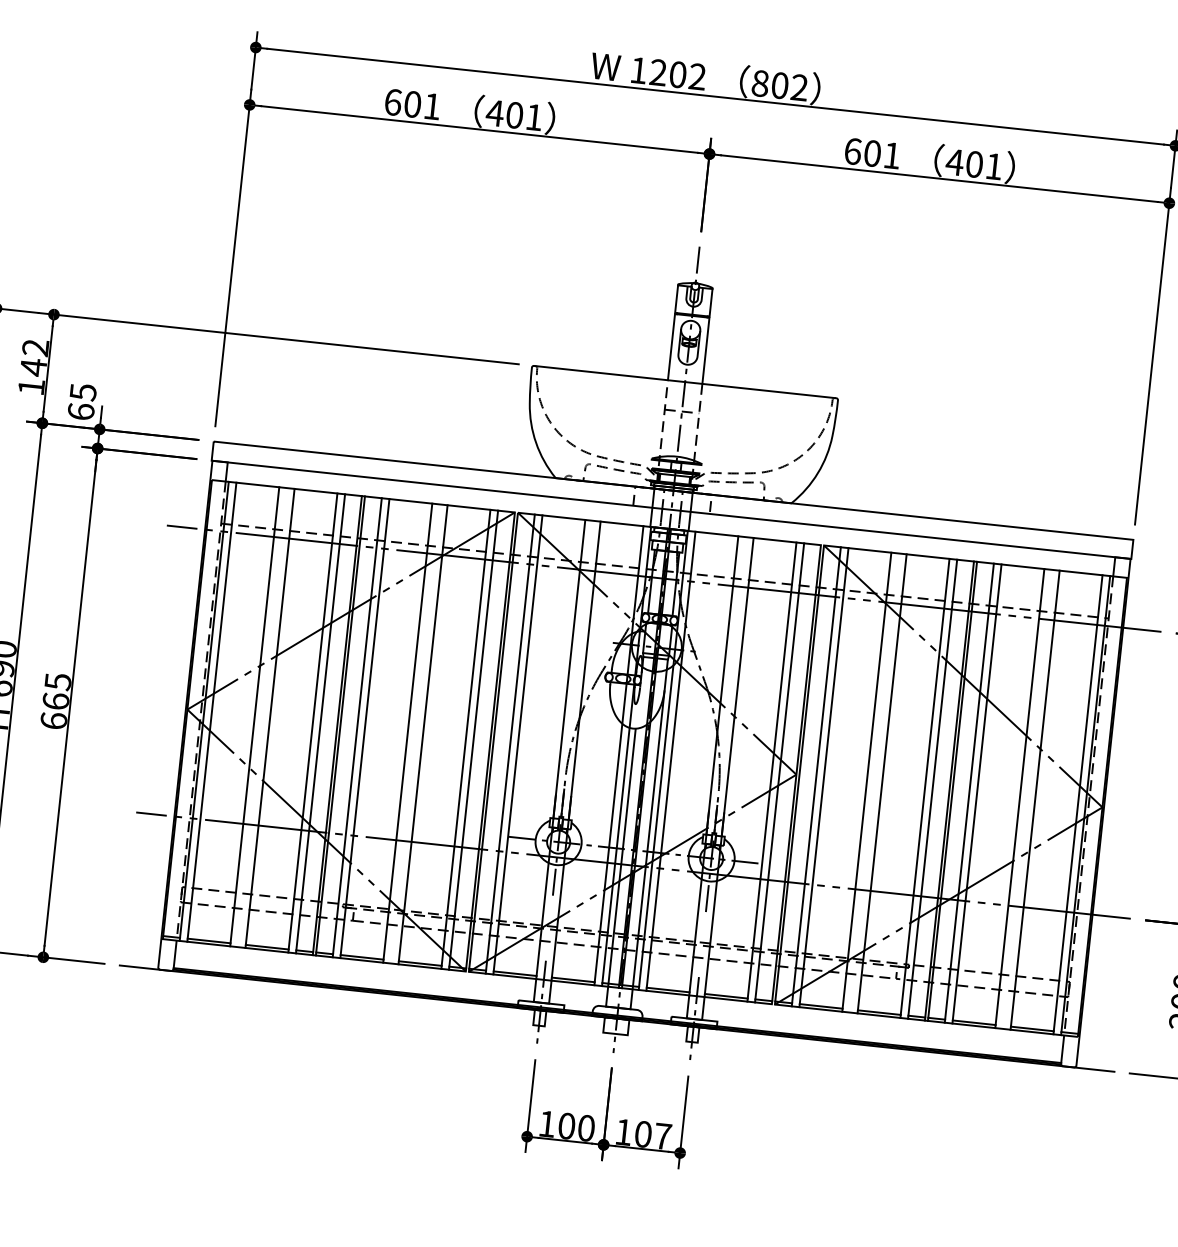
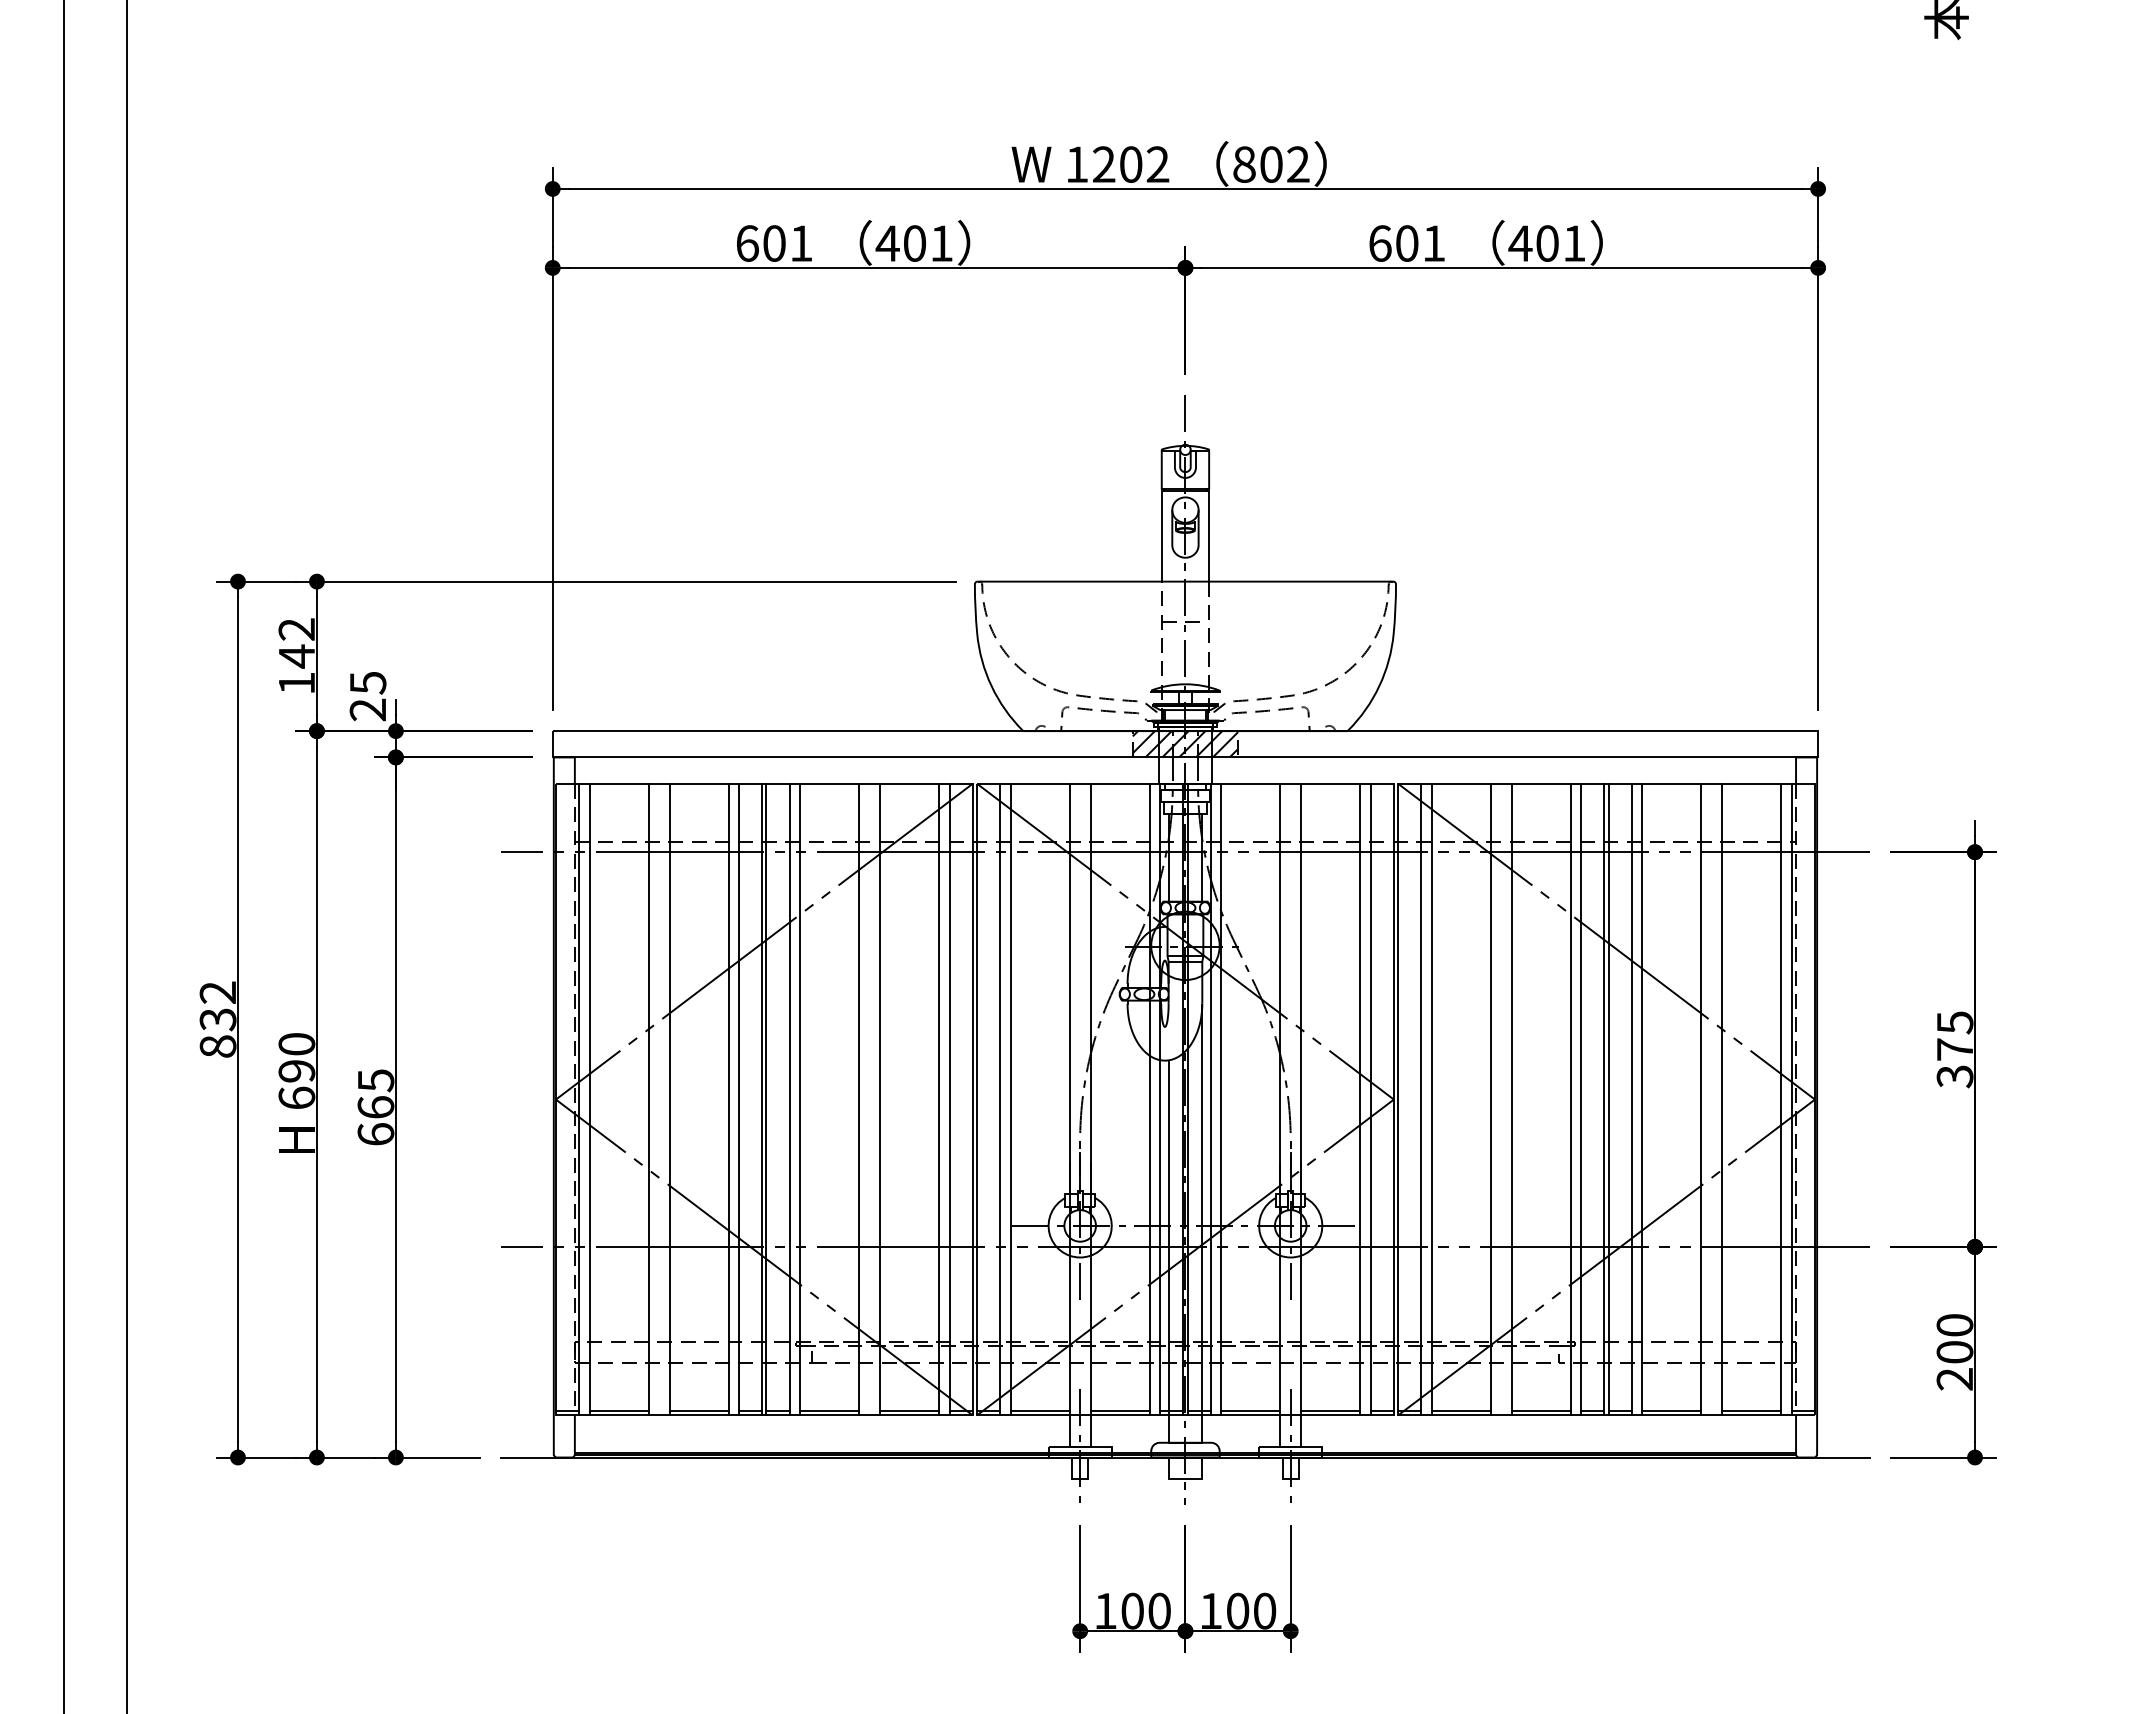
text: (80, 411) -> (367, 709), 65 -> 25
hatch: (672, 500) -> (1185, 744), added
text: (663, 1136) -> (1265, 1610), 107 -> 100

